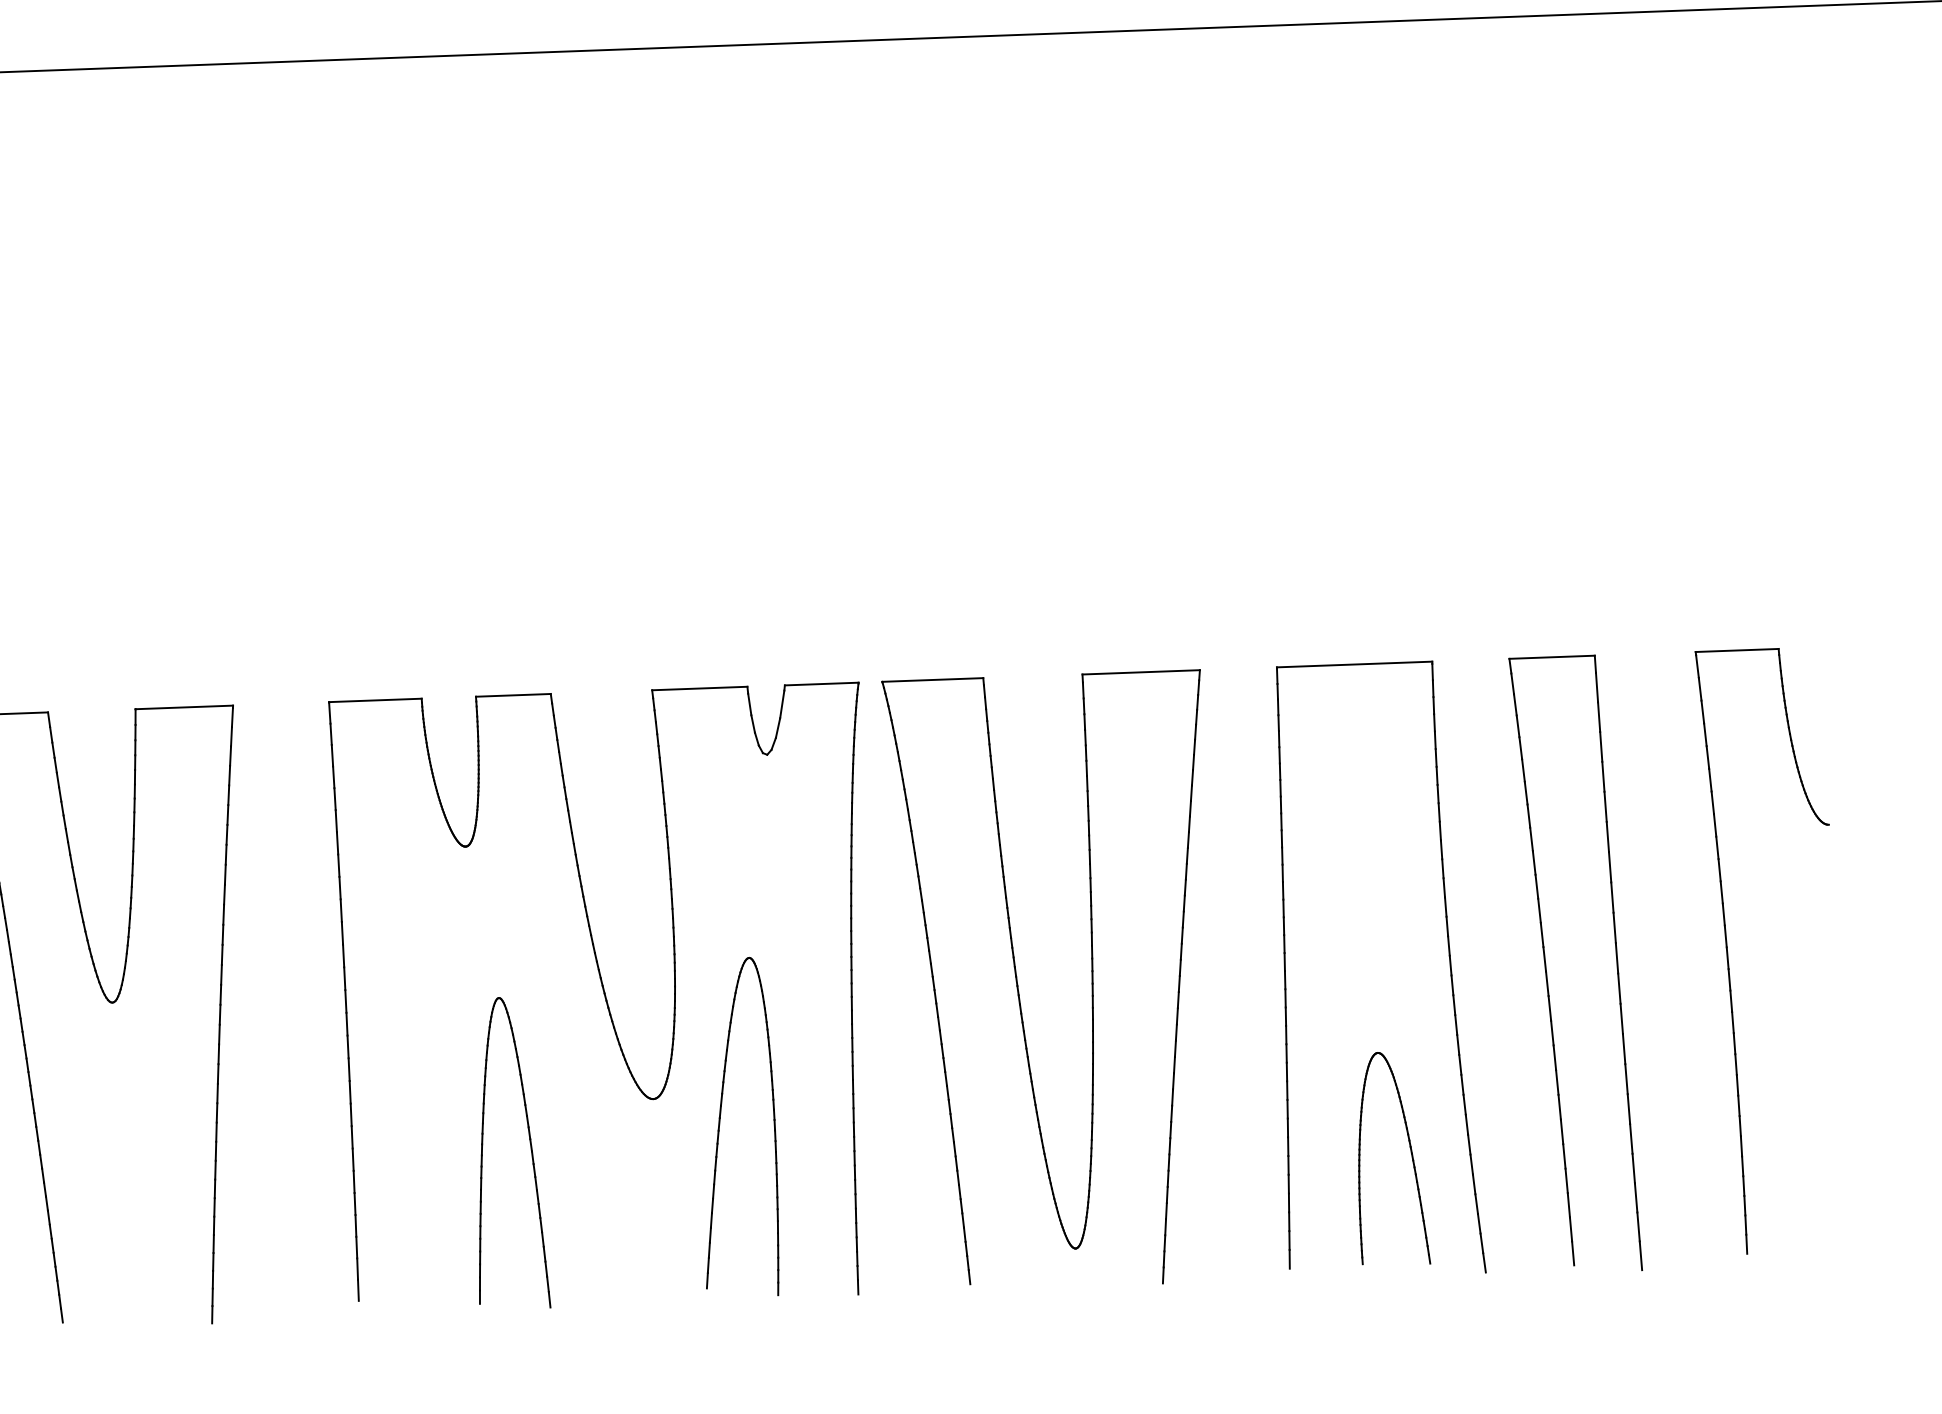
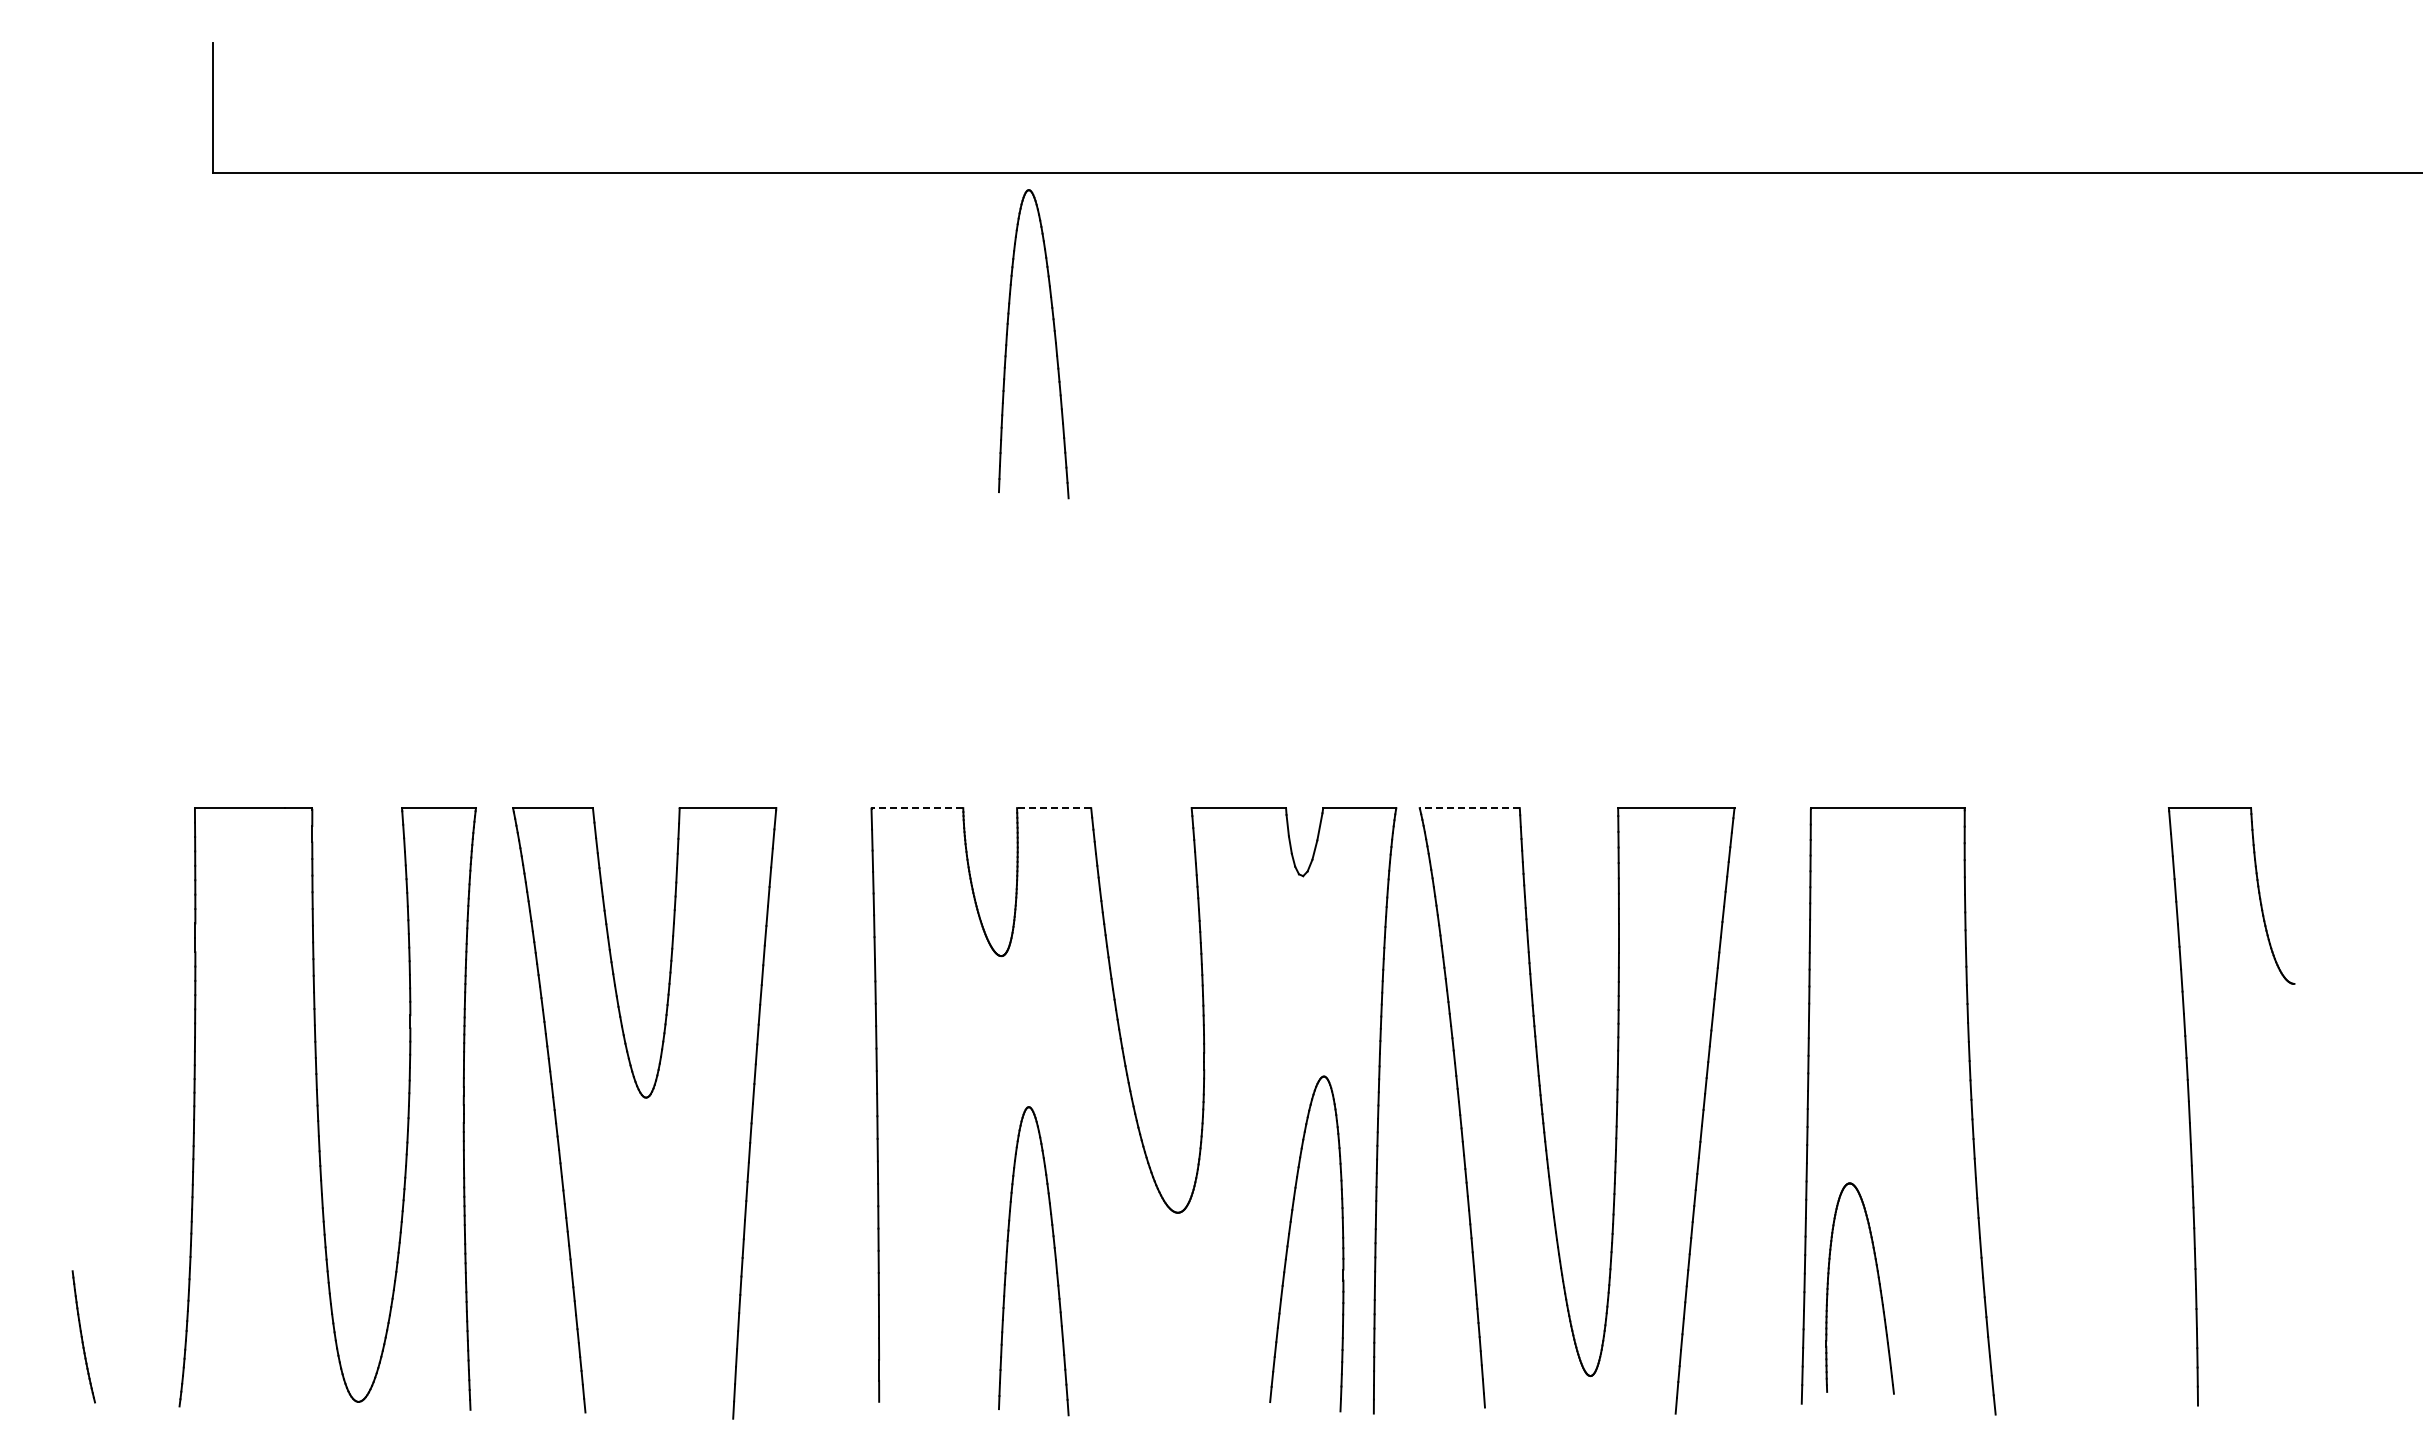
part: (496, 224) -> (1054, 341), added
line: (932, 680) -> (1469, 808), solid -> dashed
line: (512, 695) -> (1053, 808), solid -> dashed
line: (375, 700) -> (917, 808), solid -> dashed
part: (1728, 953) -> (2190, 1107), moved
part: (1547, 971) -> (2067, 1118), removed
part: (720, 1124) -> (1289, 1240), moved
part: (1410, 1153) -> (1878, 1284), moved

